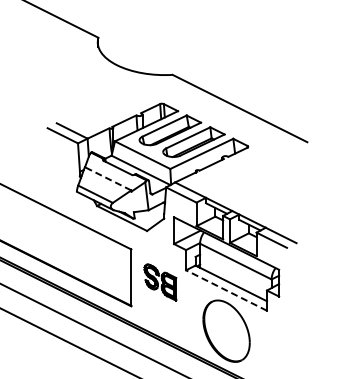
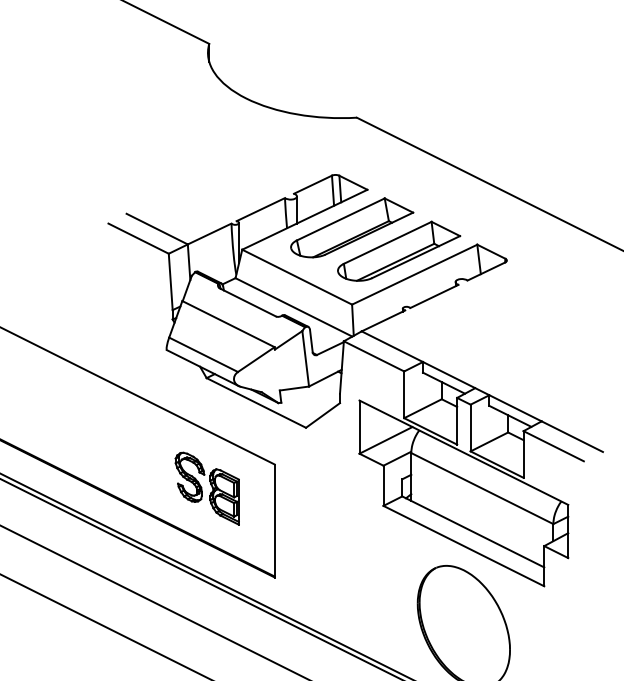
line: (108, 178) -> (229, 323), dashed -> solid
part: (160, 282) -> (207, 488), moved
line: (226, 290) -> (463, 546), dashed -> solid

